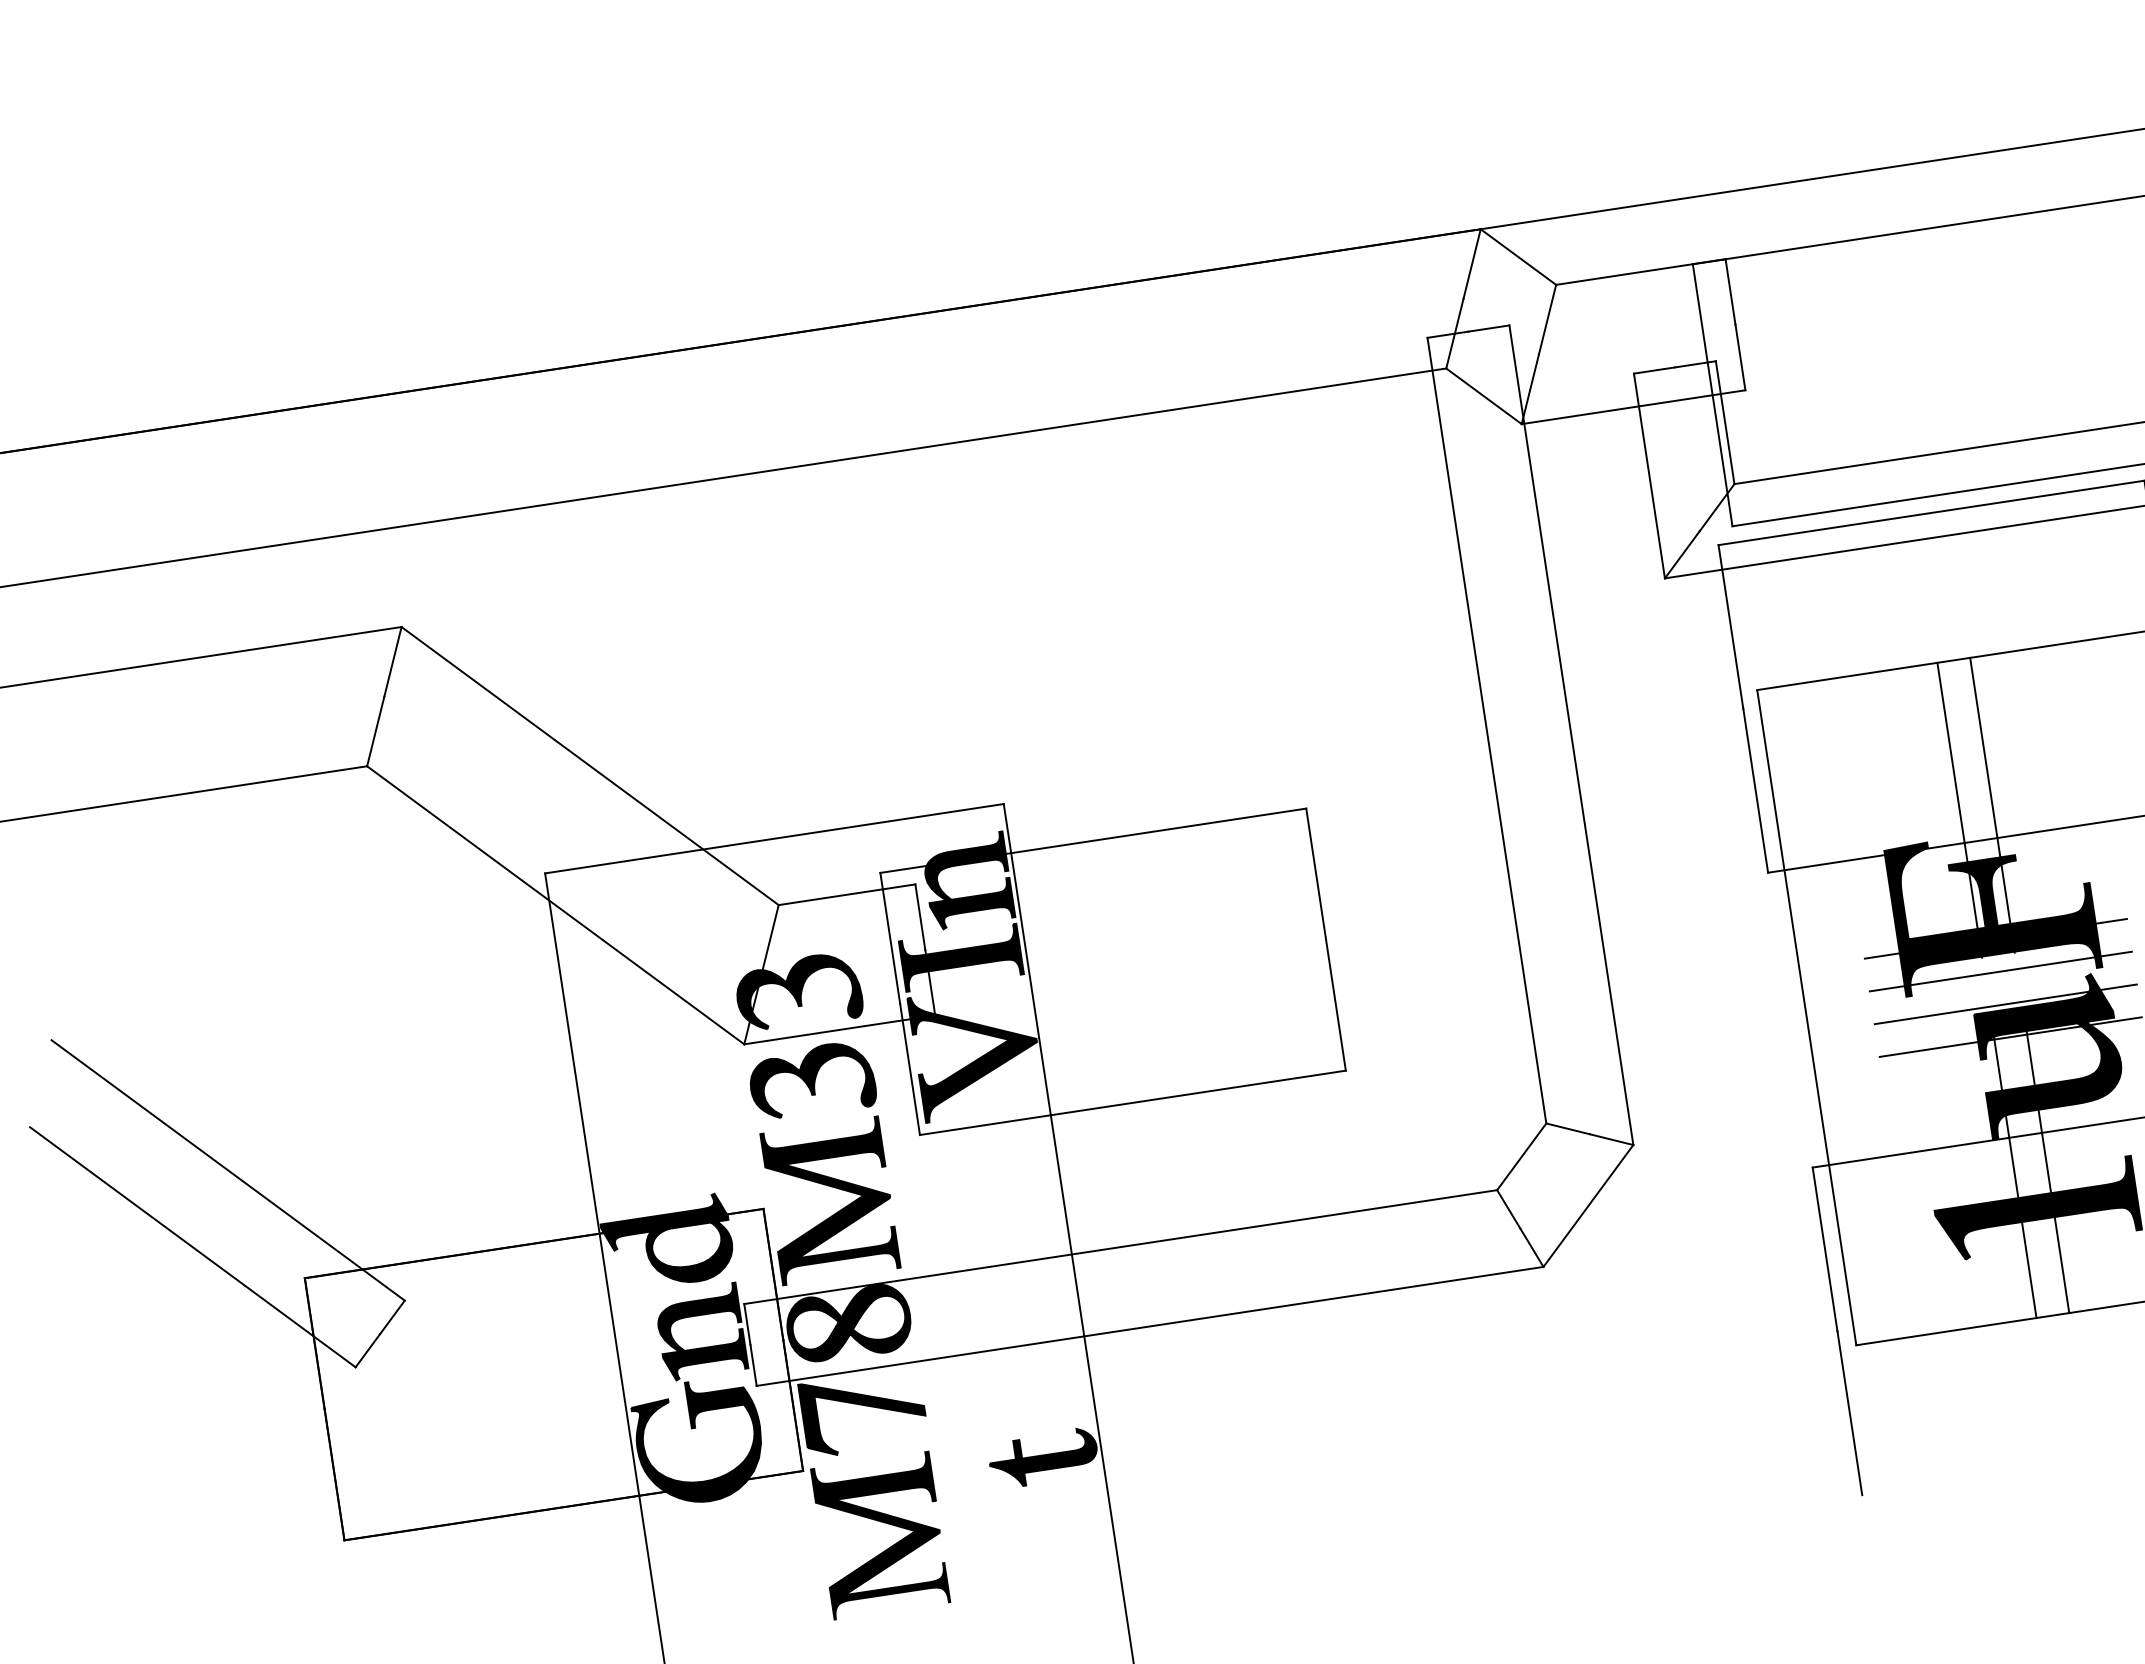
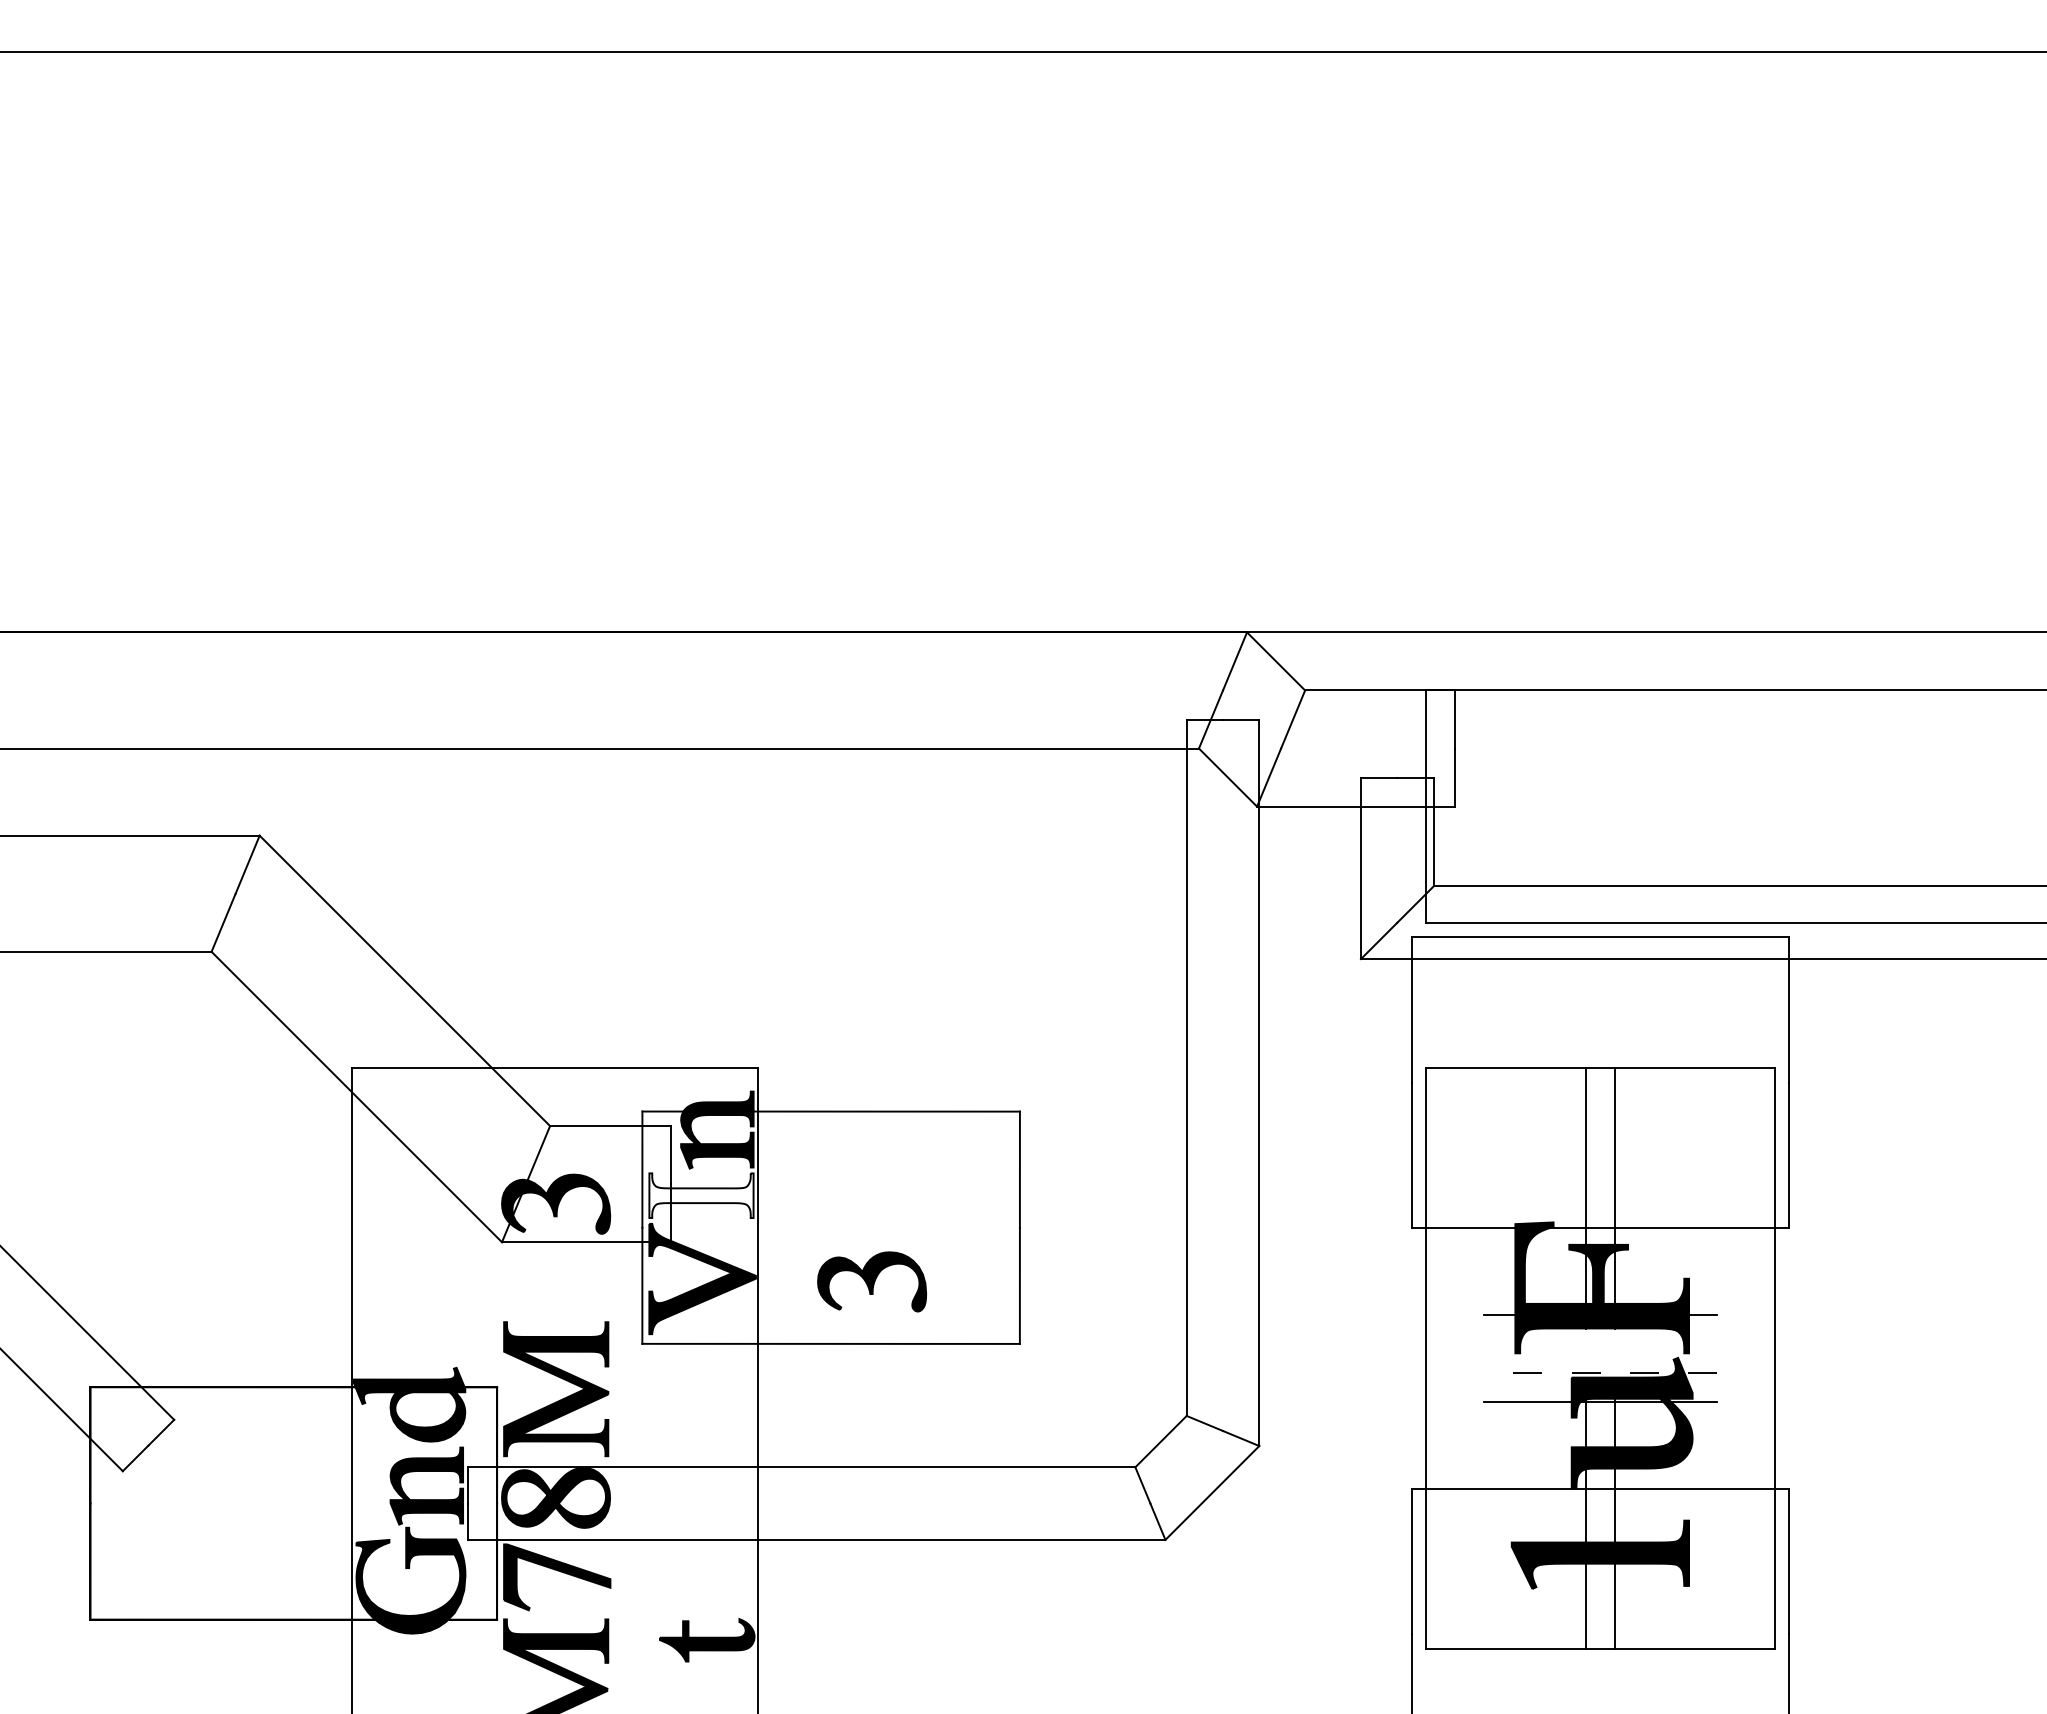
fill: (961, 957) -> (701, 1195), removed
line: (2000, 971) -> (1600, 1343), removed
line: (2005, 1003) -> (1600, 1372), solid -> dashed
part: (812, 1080) -> (872, 1281), moved

